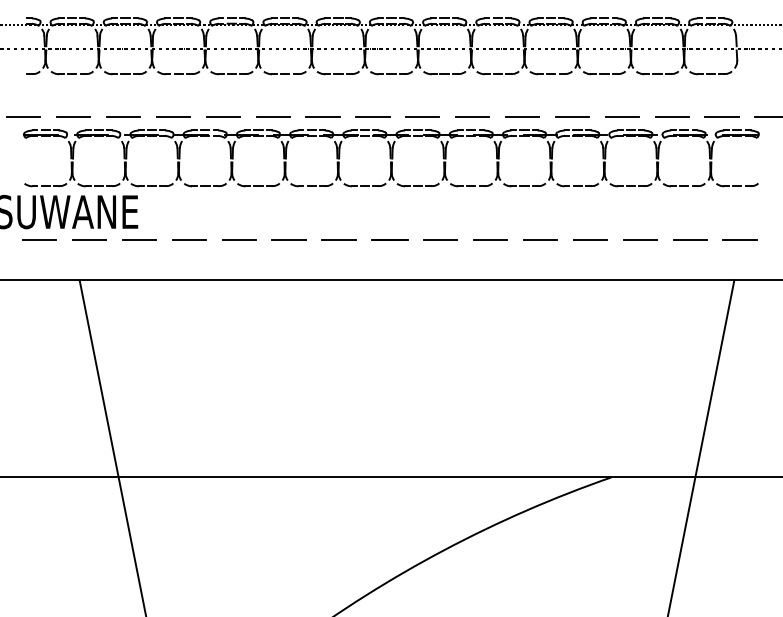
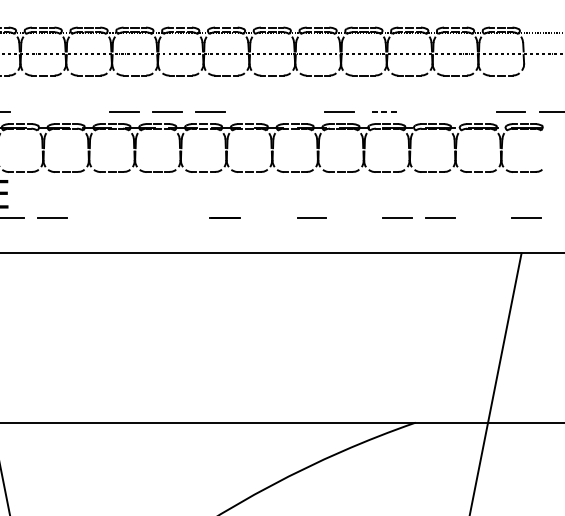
line: (172, 116) -> (38, 111), removed
line: (223, 116) -> (81, 111), removed
line: (422, 116) -> (253, 111), removed
line: (472, 116) -> (296, 111), removed
line: (572, 116) -> (382, 111), solid -> dashed
line: (622, 116) -> (425, 111), removed
line: (671, 116) -> (467, 111), removed
line: (239, 239) -> (95, 217), removed
line: (288, 239) -> (137, 217), removed
line: (338, 240) -> (180, 218), removed
line: (440, 240) -> (268, 218), removed
line: (540, 240) -> (354, 218), removed
line: (689, 240) -> (483, 218), removed

